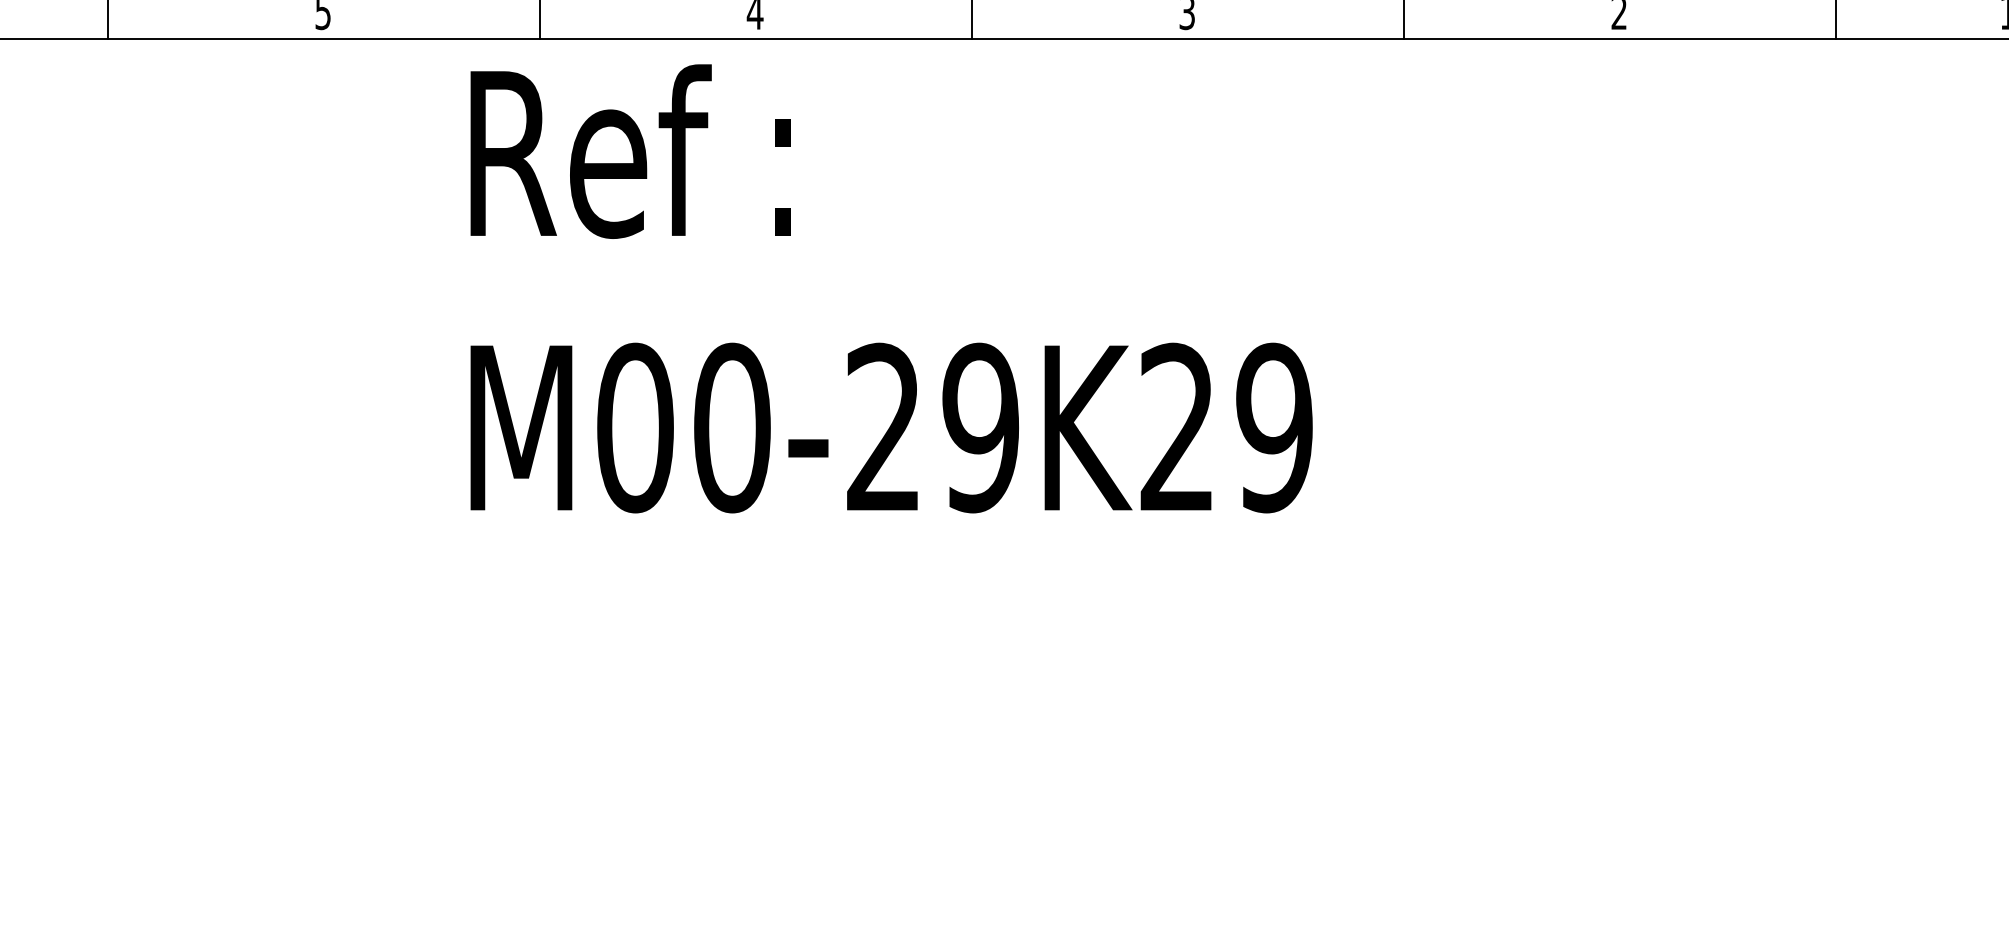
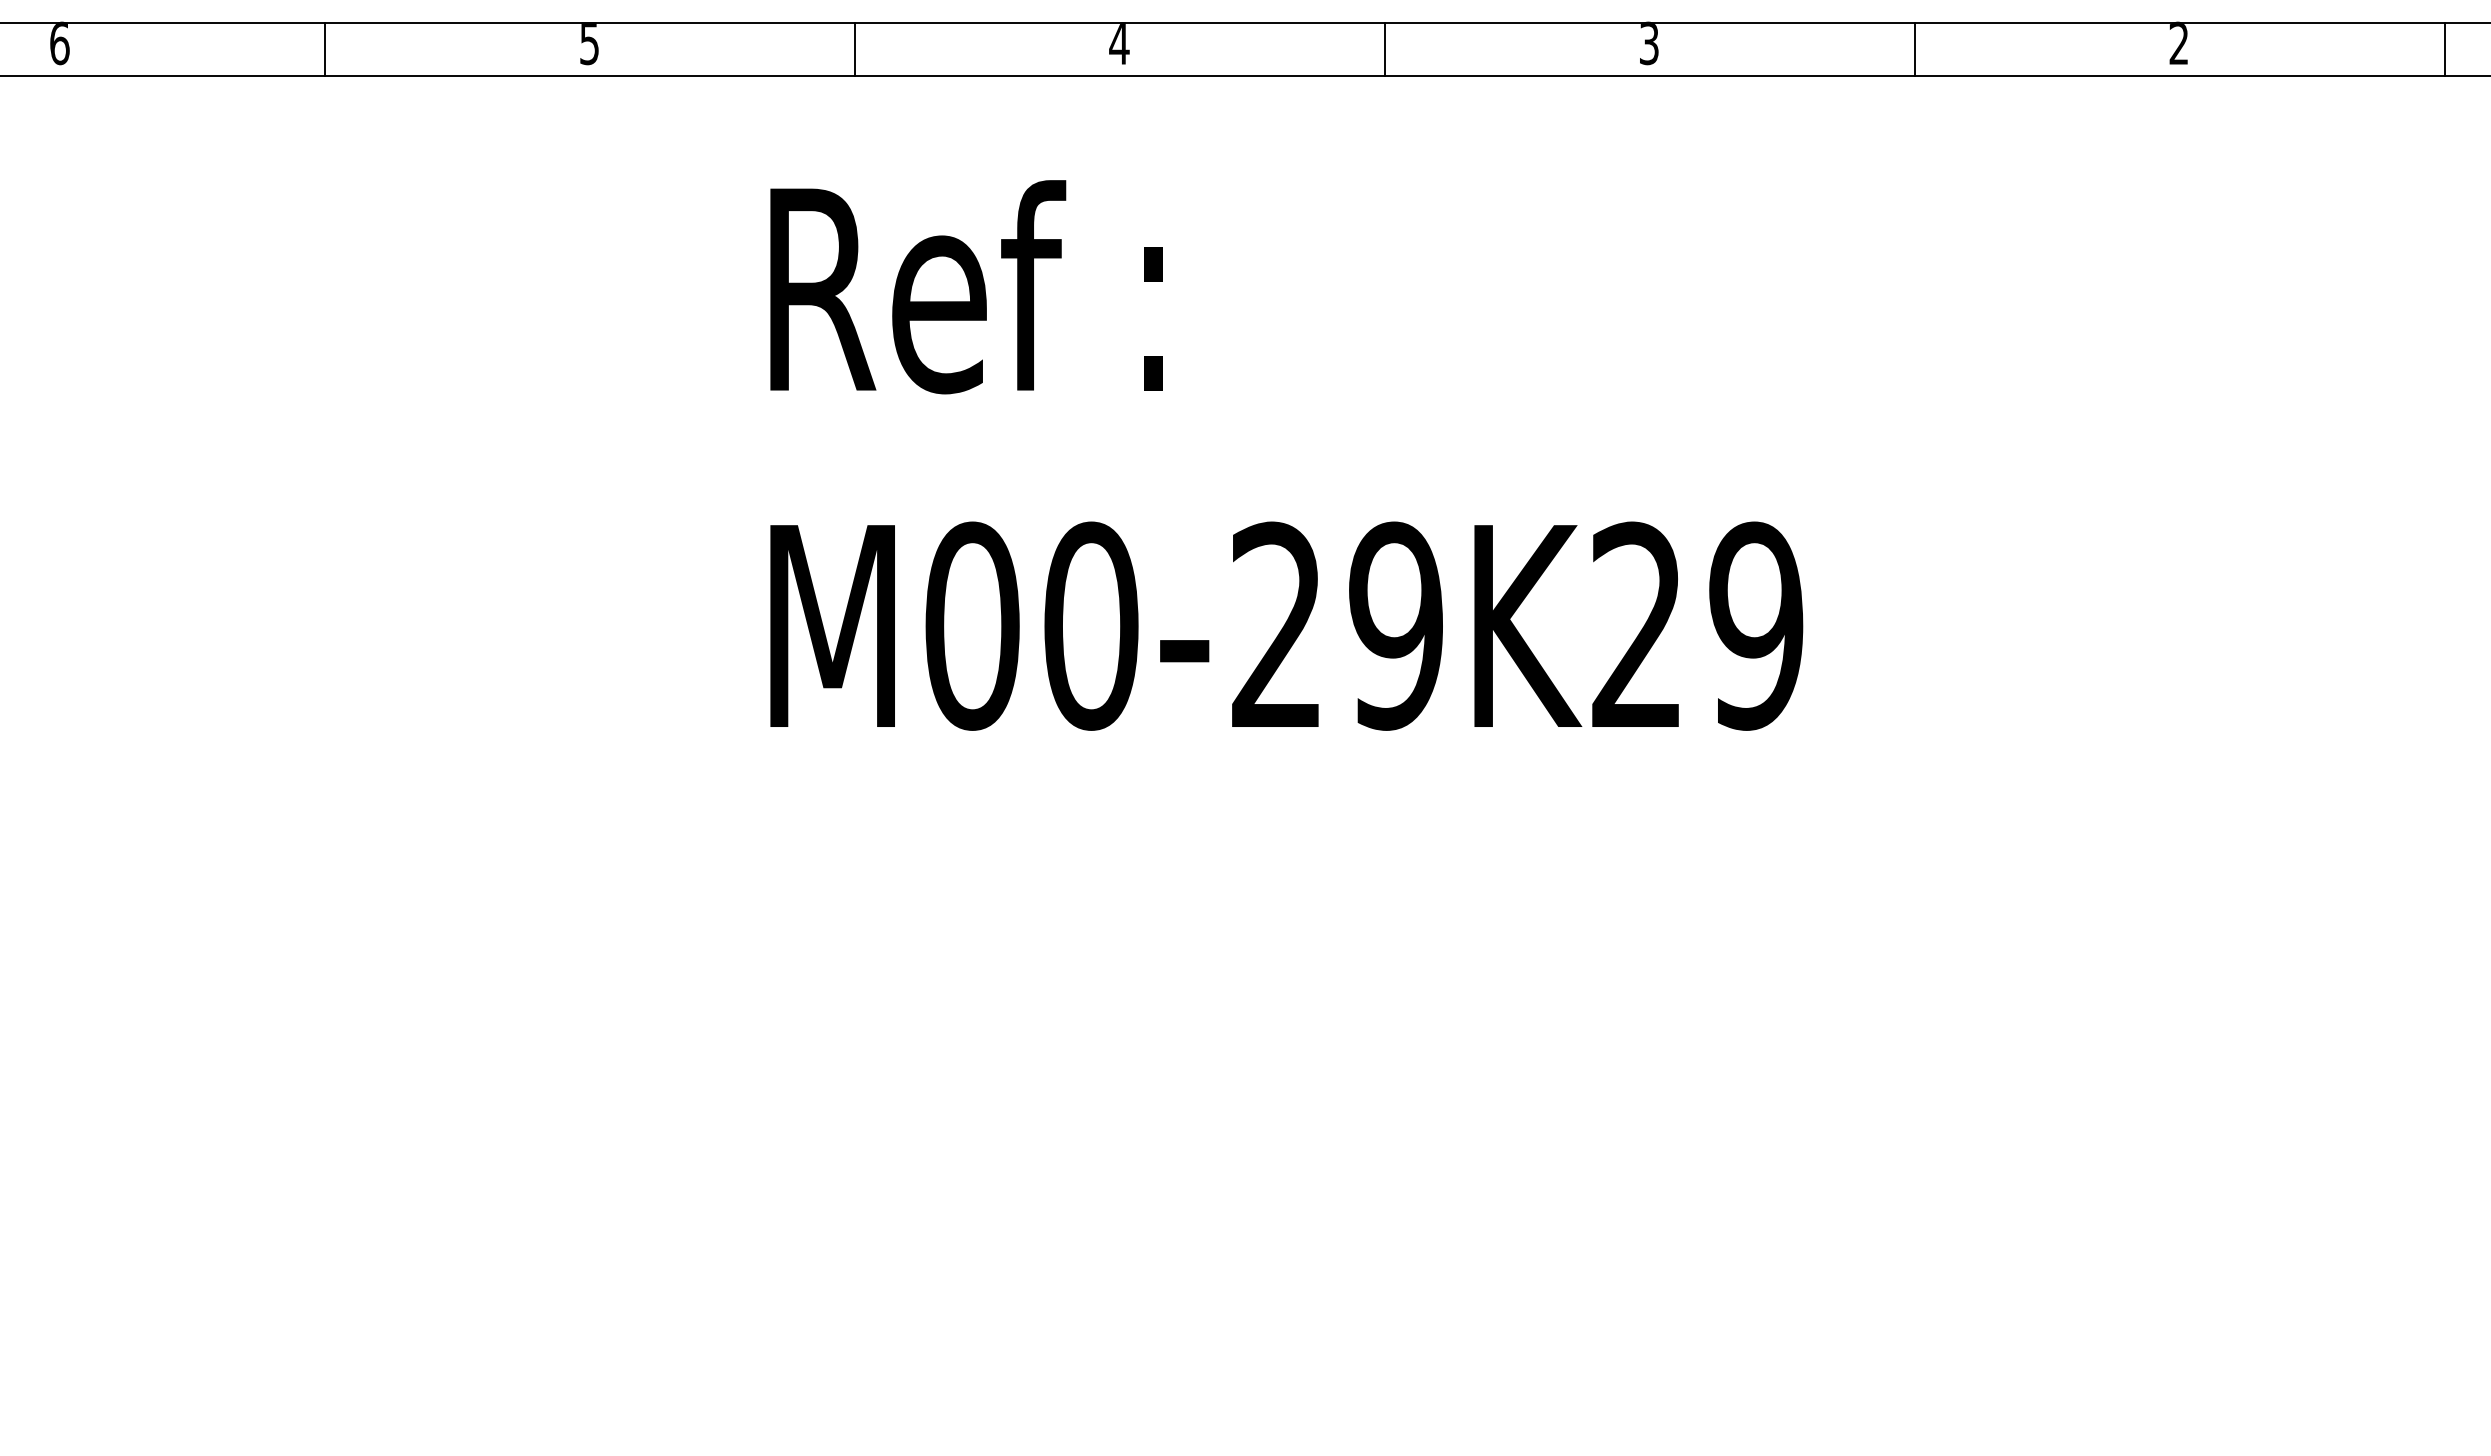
text: (891, 288) -> (1286, 455), moved

